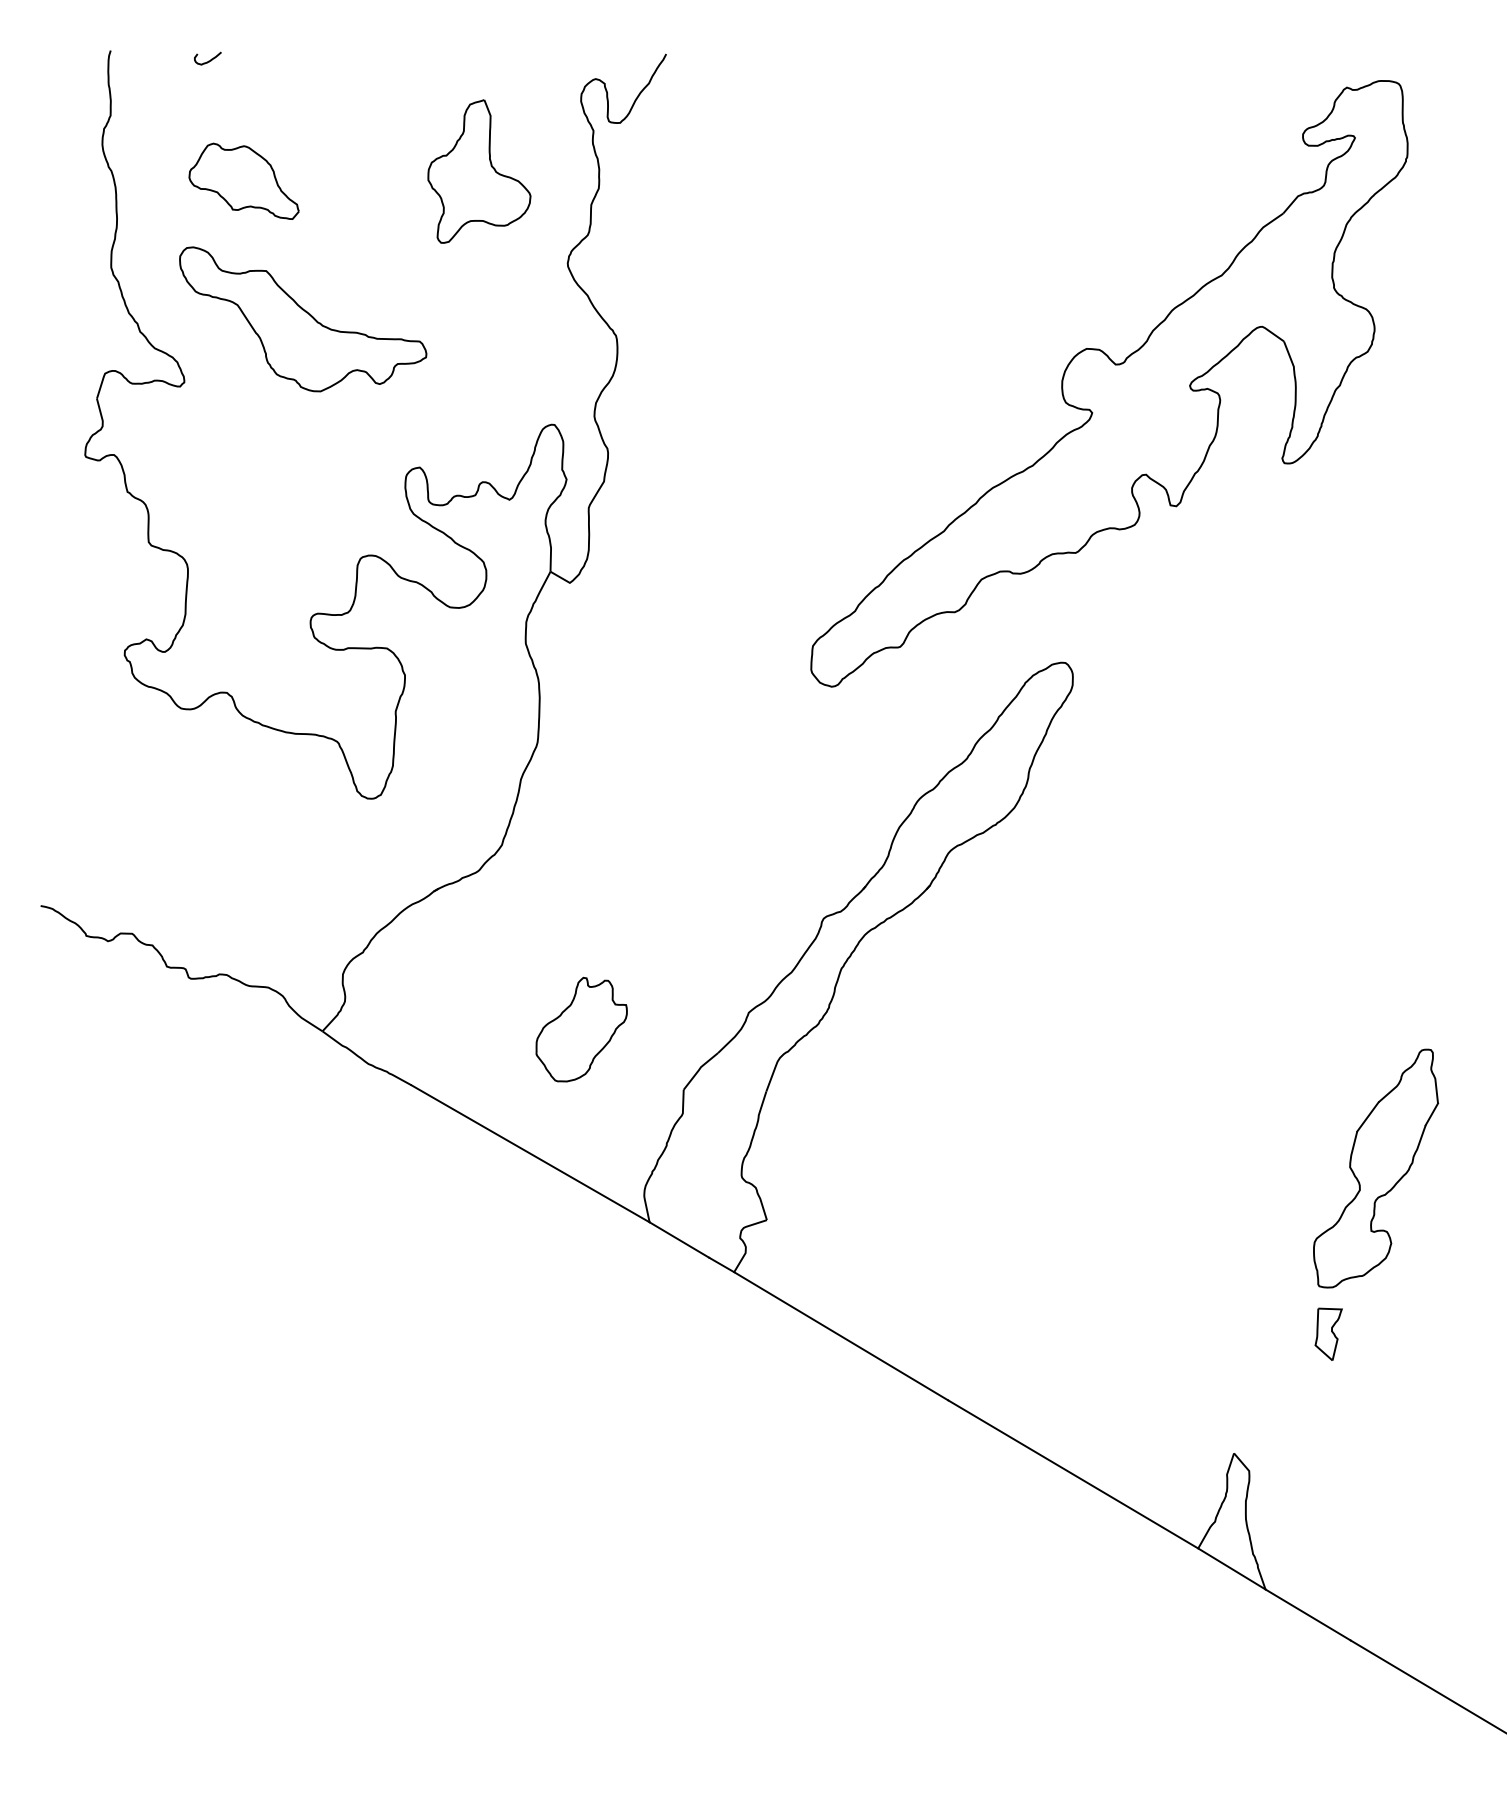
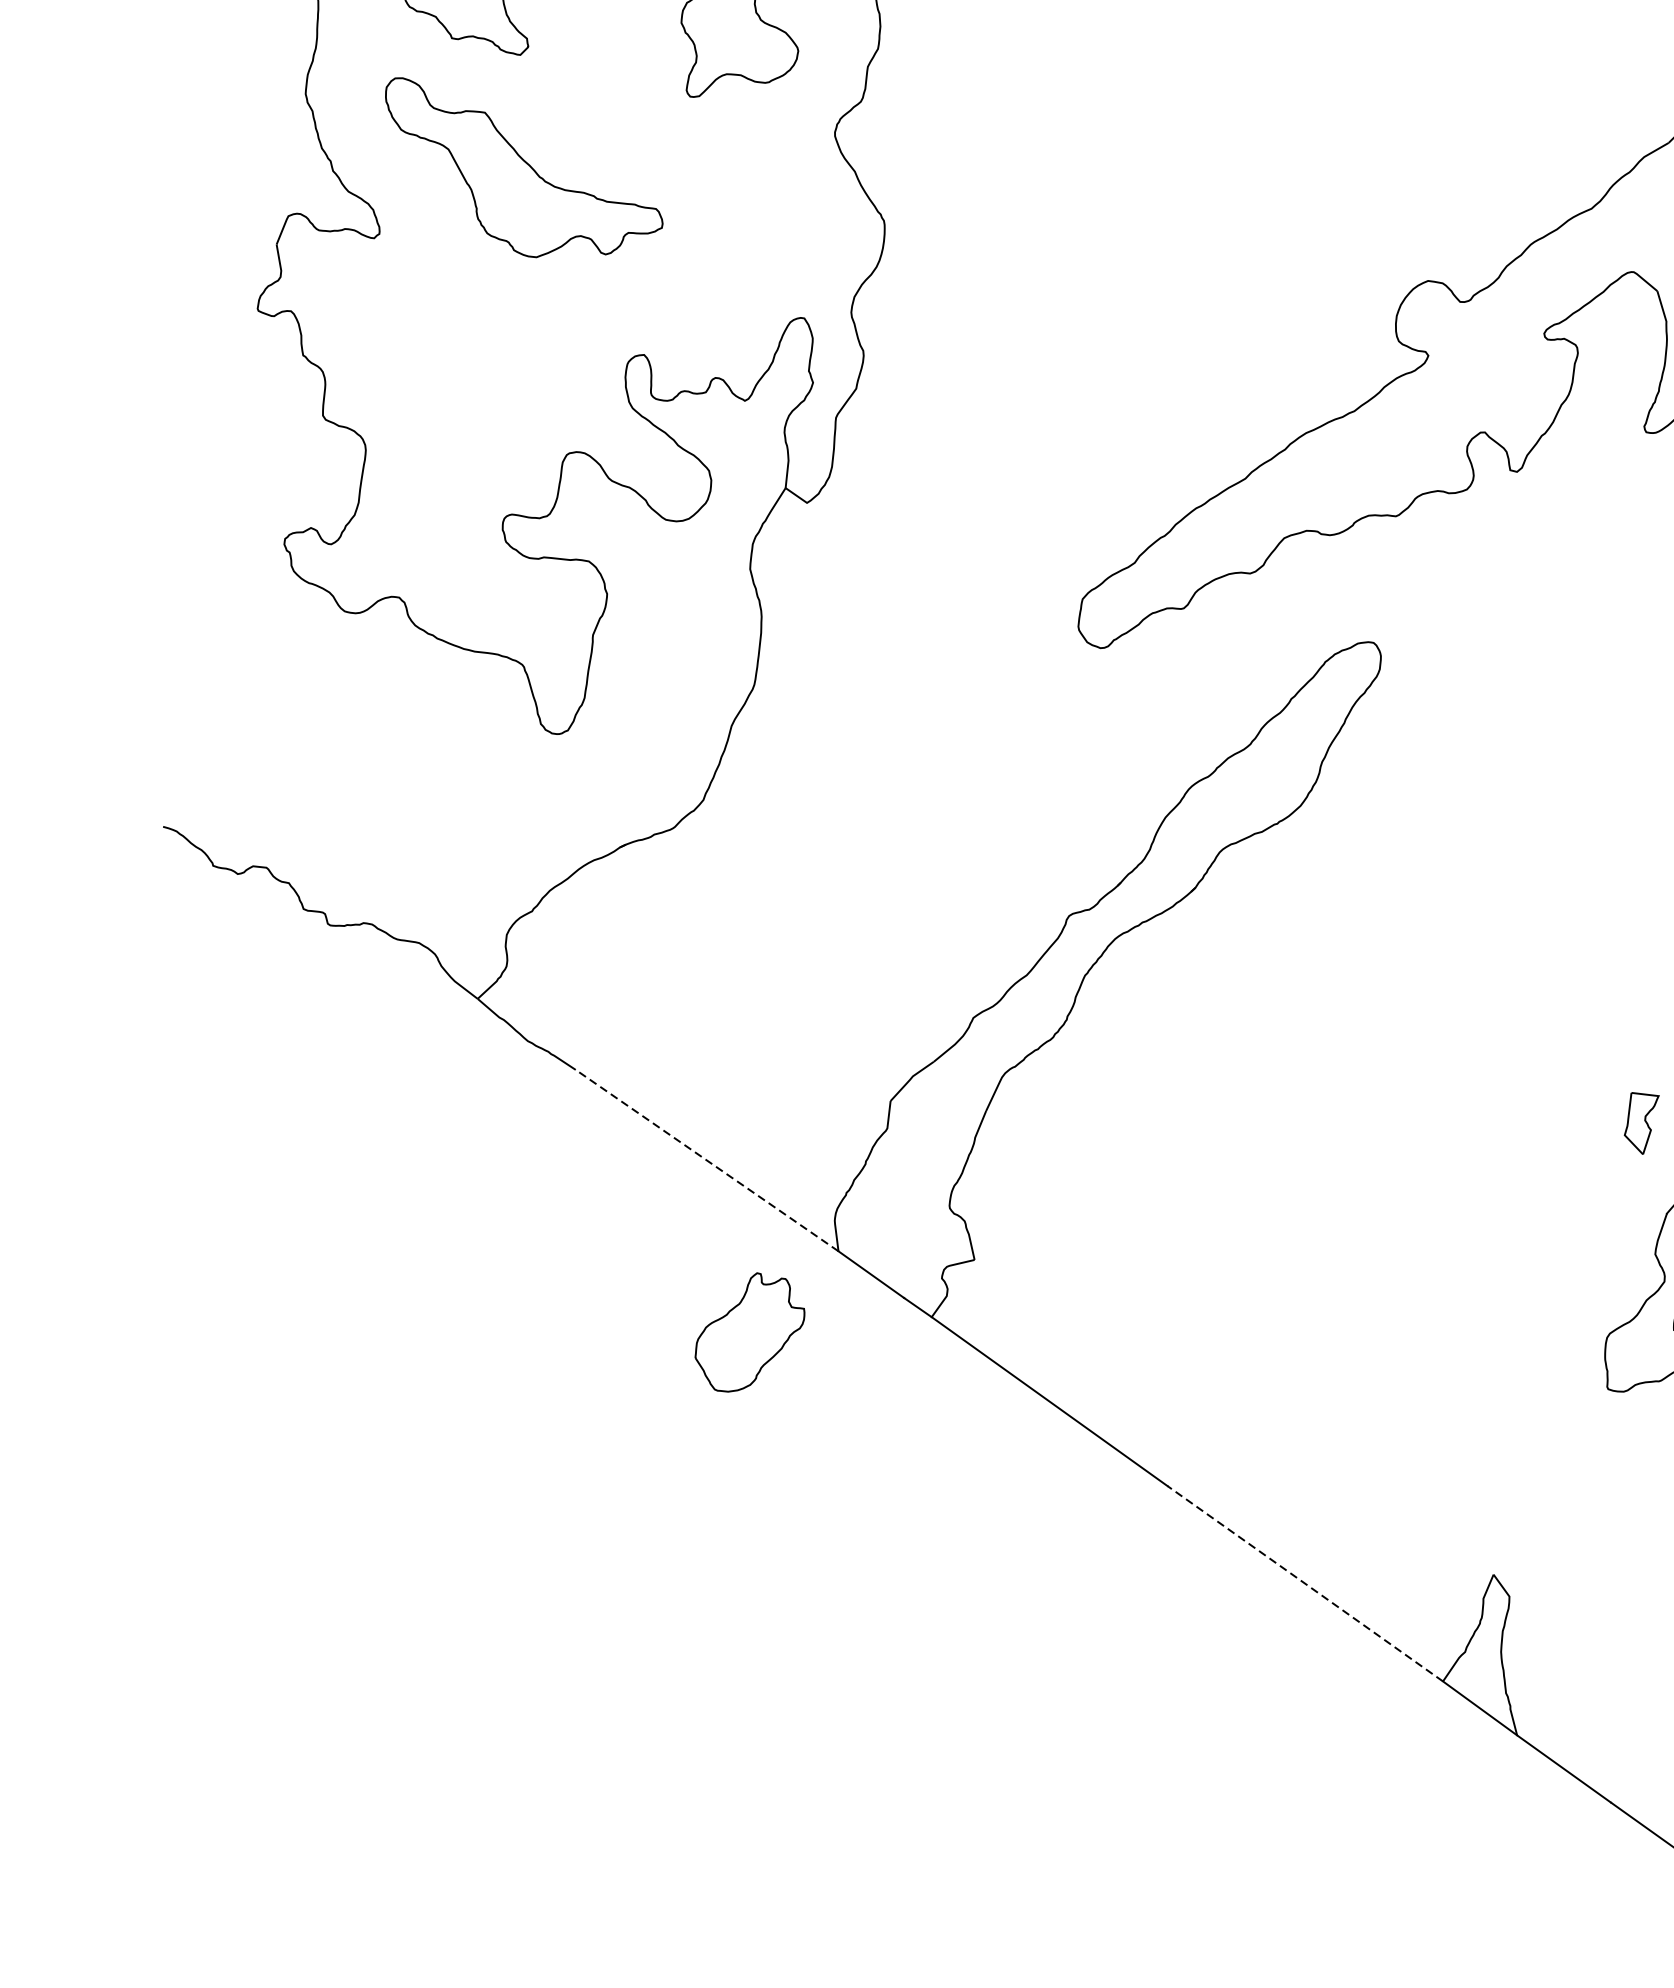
part: (581, 1029) -> (750, 1332), moved
line: (530, 1153) -> (707, 1160), solid -> dashed
part: (1328, 1333) -> (1640, 1122), moved
line: (1072, 1474) -> (1304, 1583), solid -> dashed

